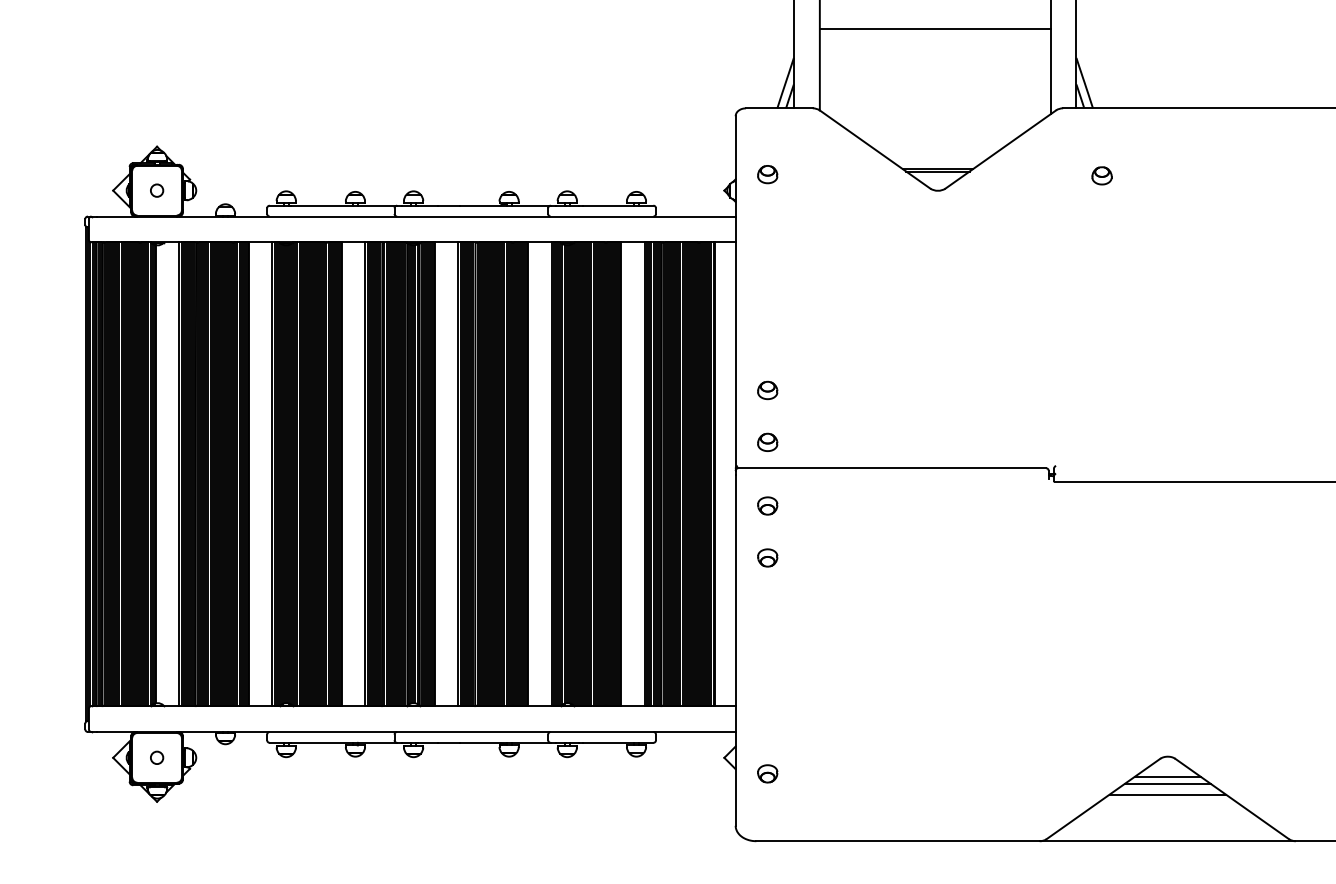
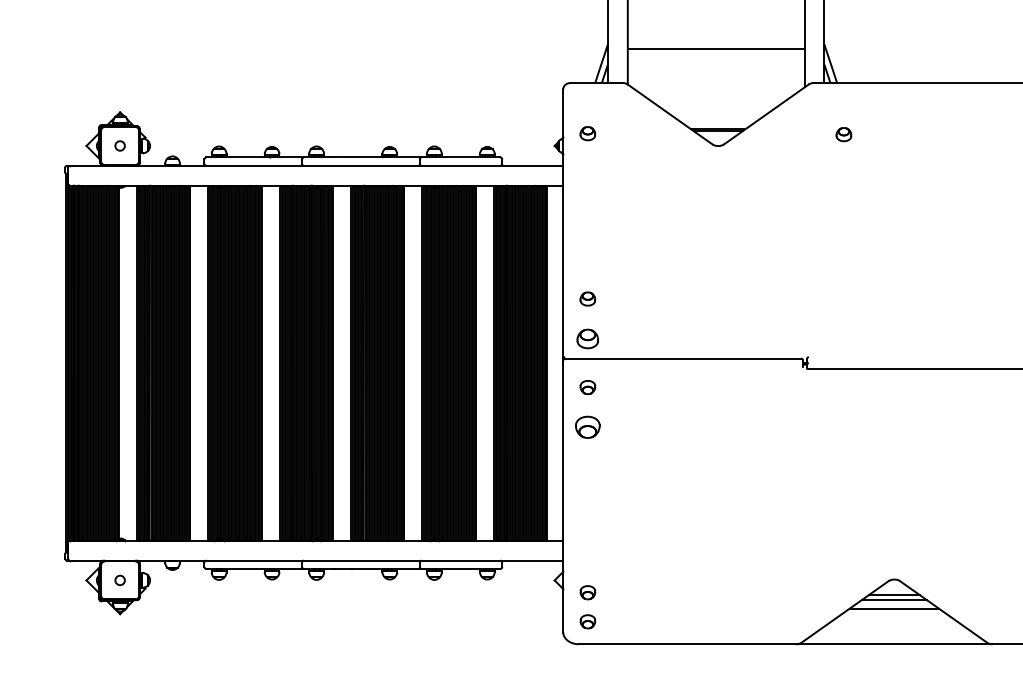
line: (934, 28) -> (715, 49), moved
part: (767, 441) -> (587, 338), size x1.4
part: (767, 557) -> (587, 426), size x1.6
part: (767, 811) -> (587, 621), added

